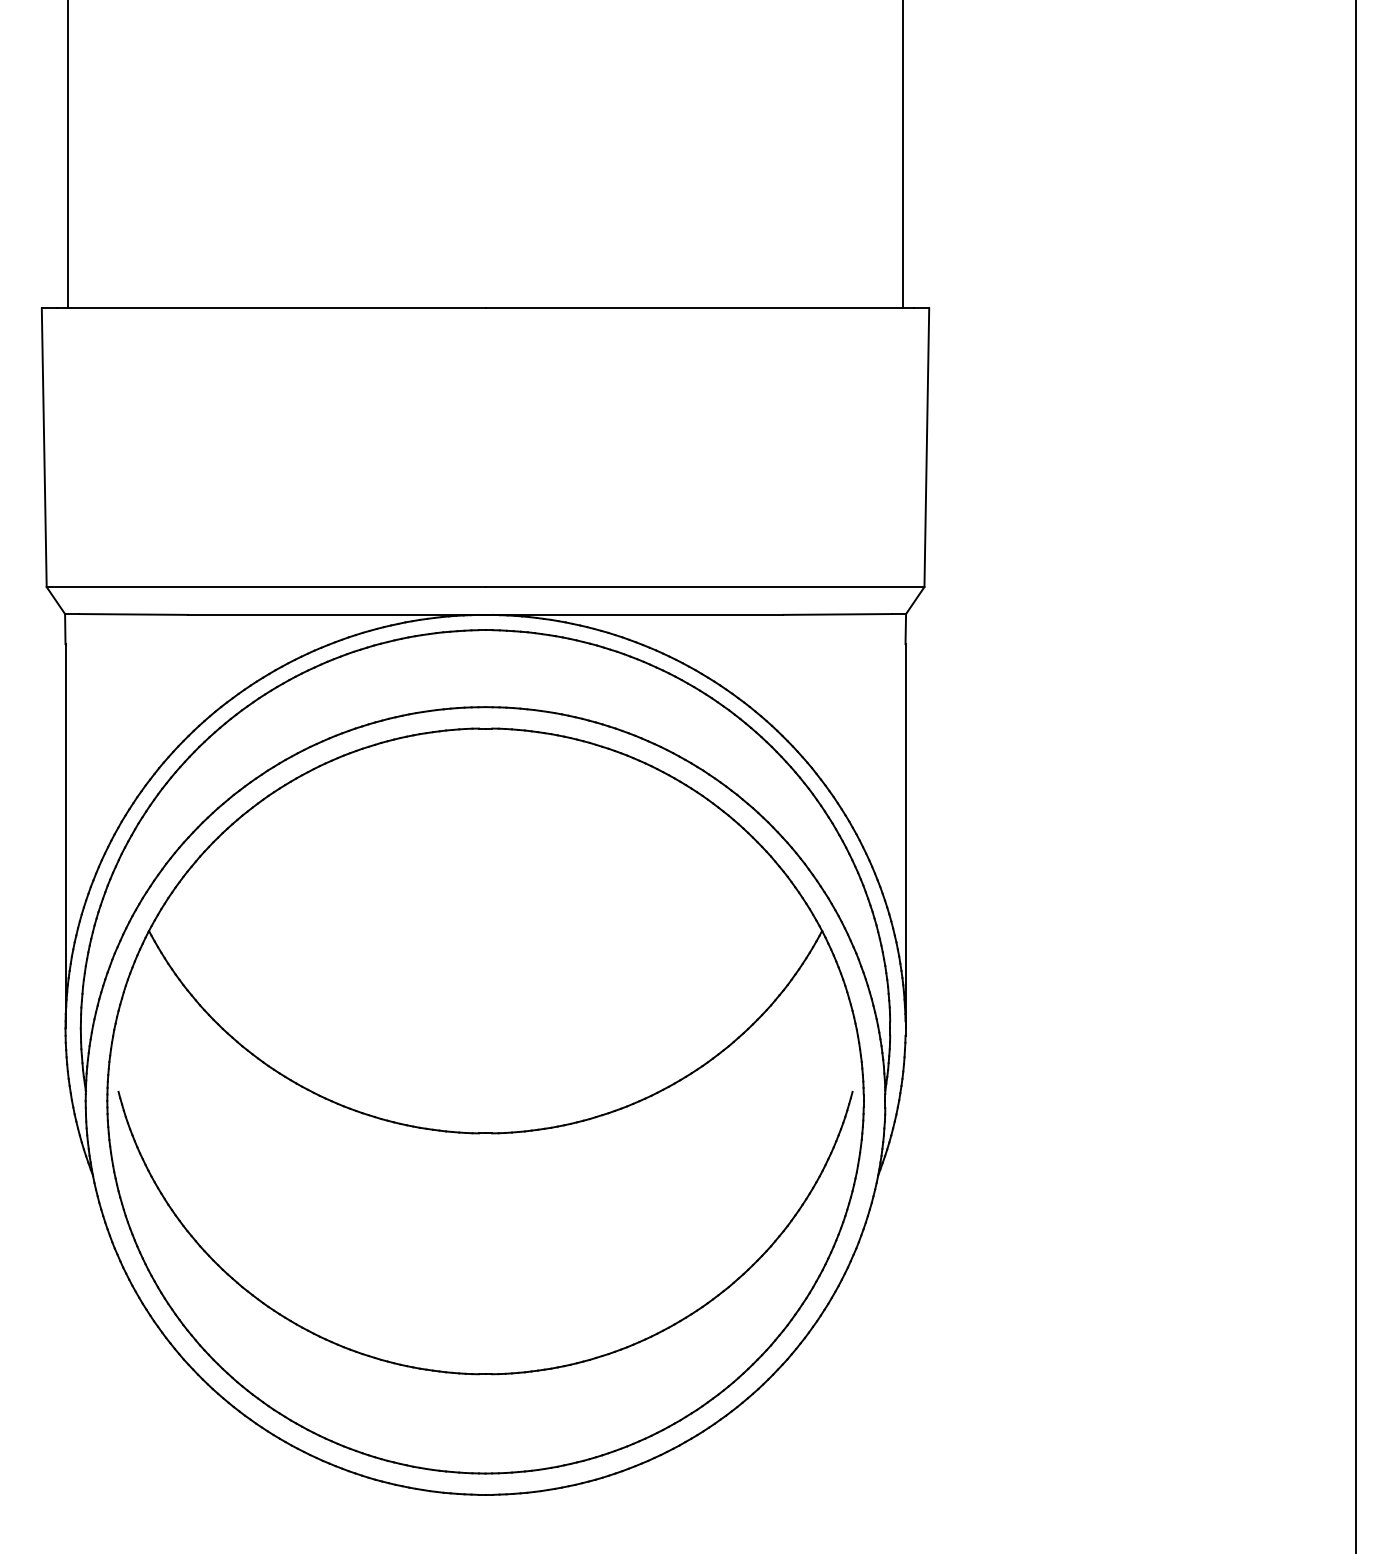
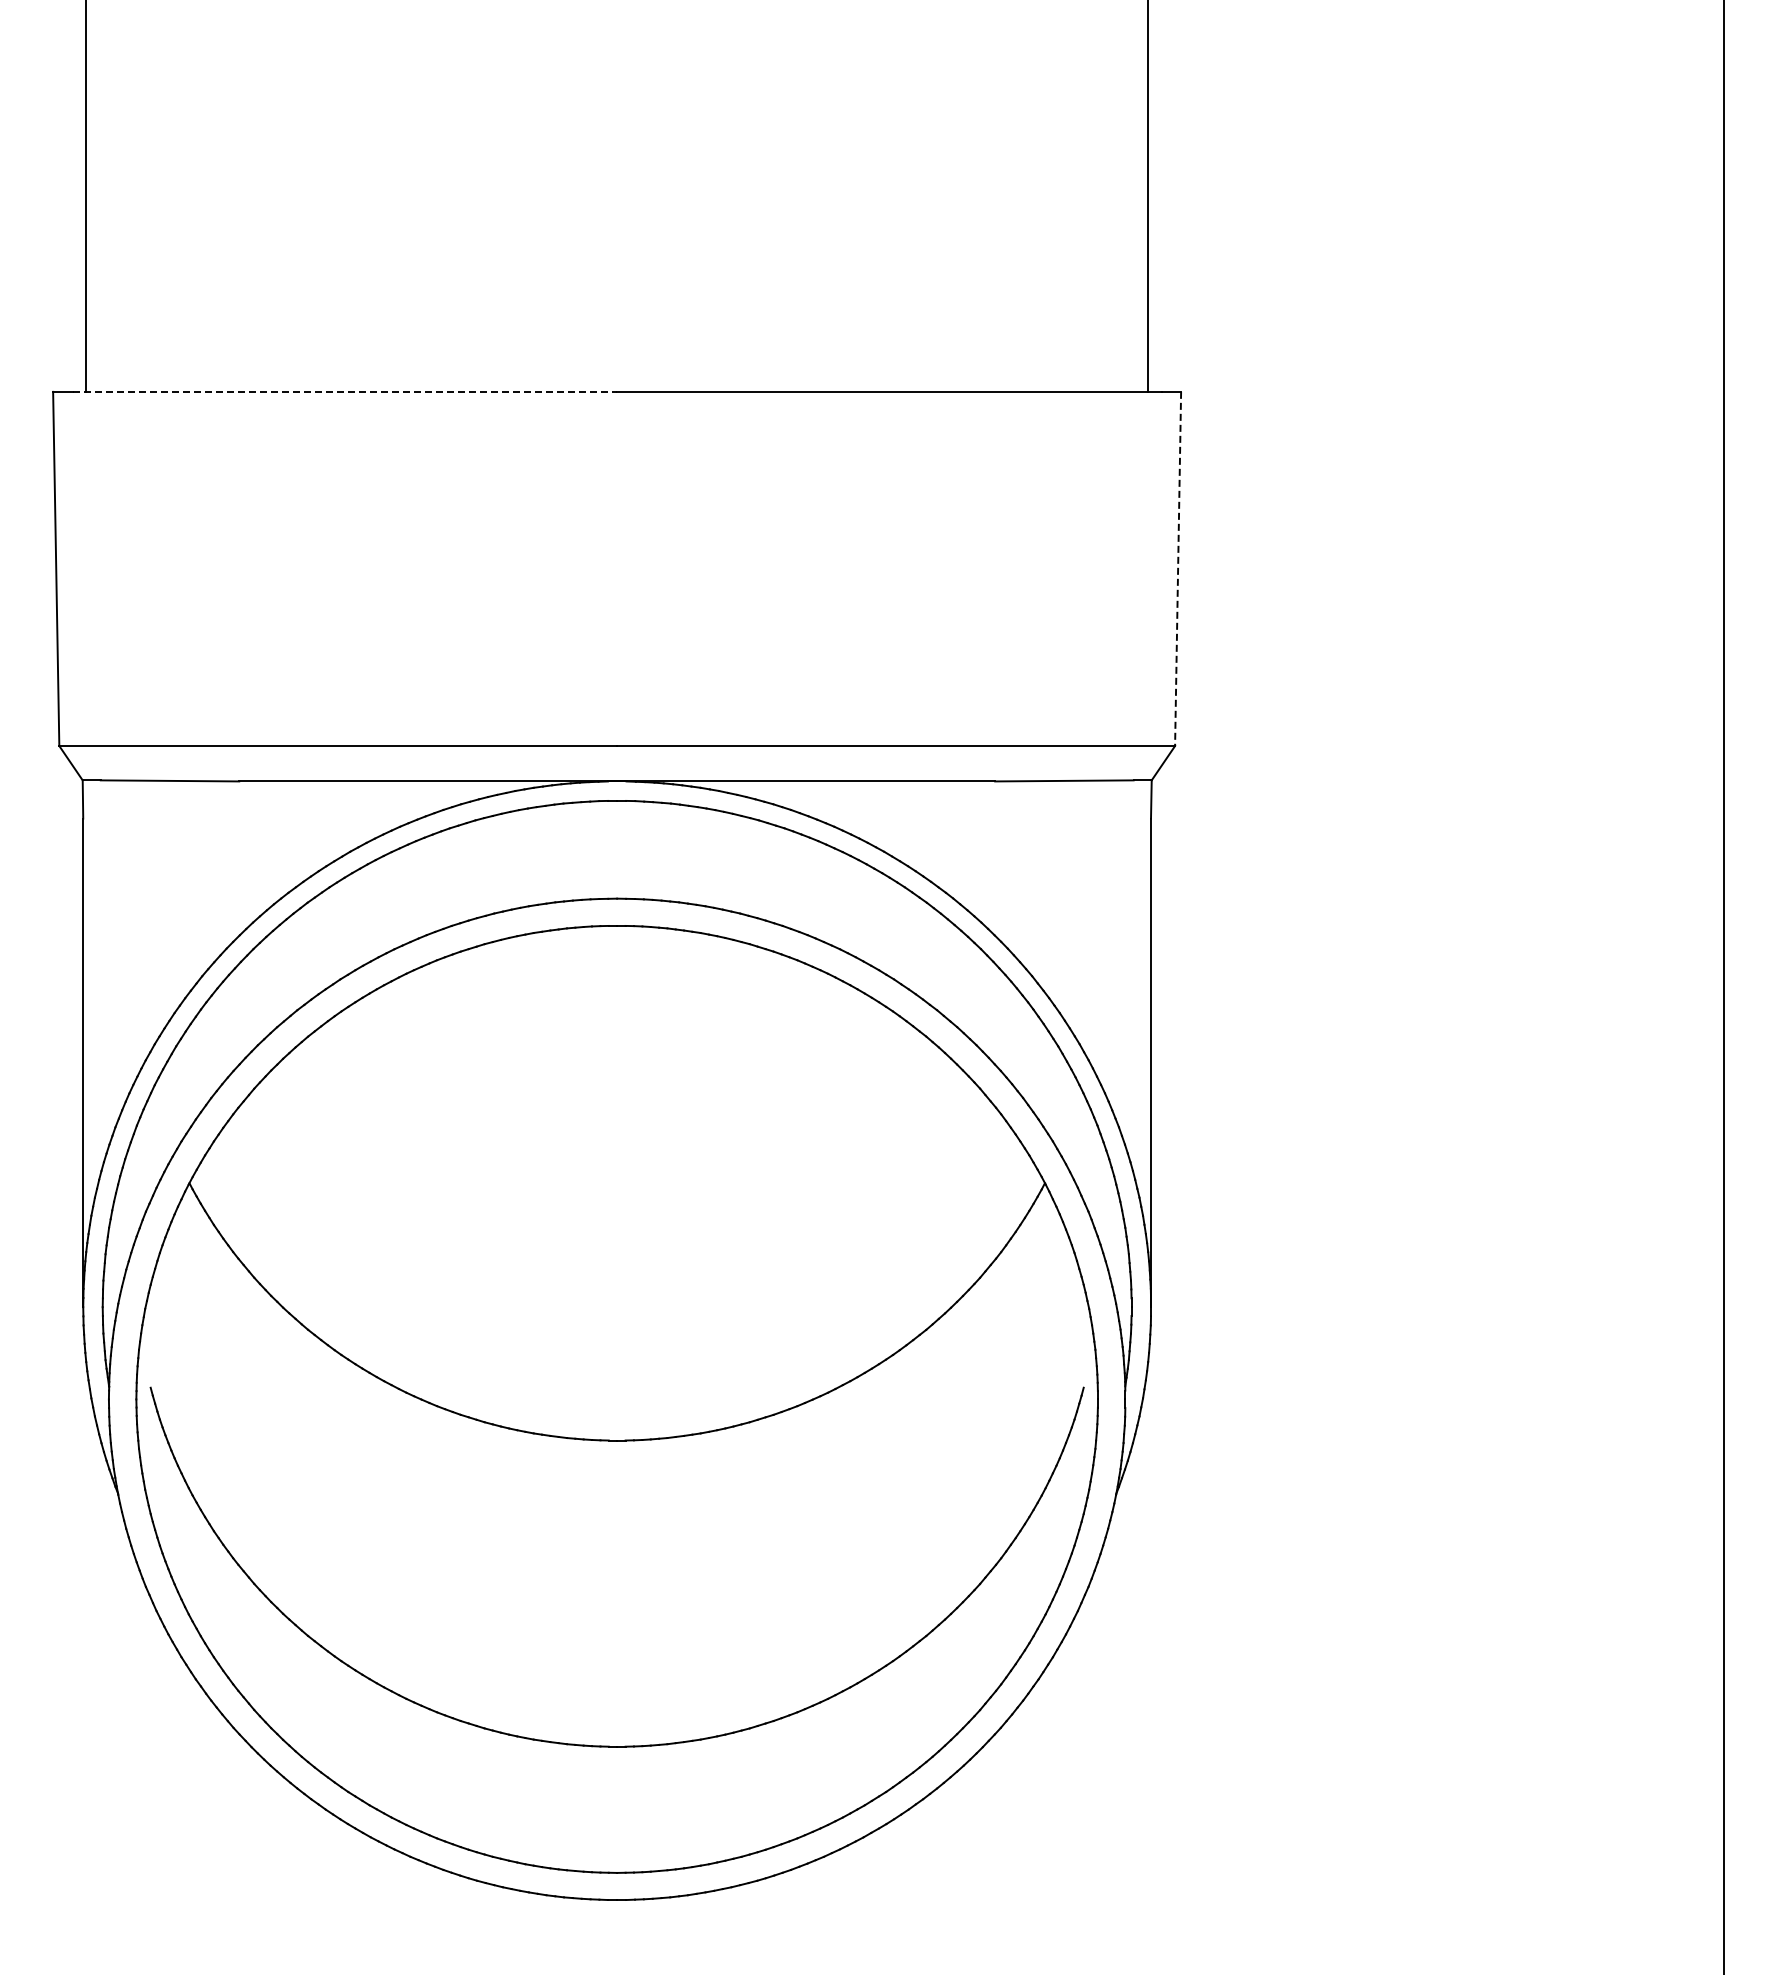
line: (271, 308) -> (345, 391), solid -> dashed
line: (927, 448) -> (1178, 569), solid -> dashed

